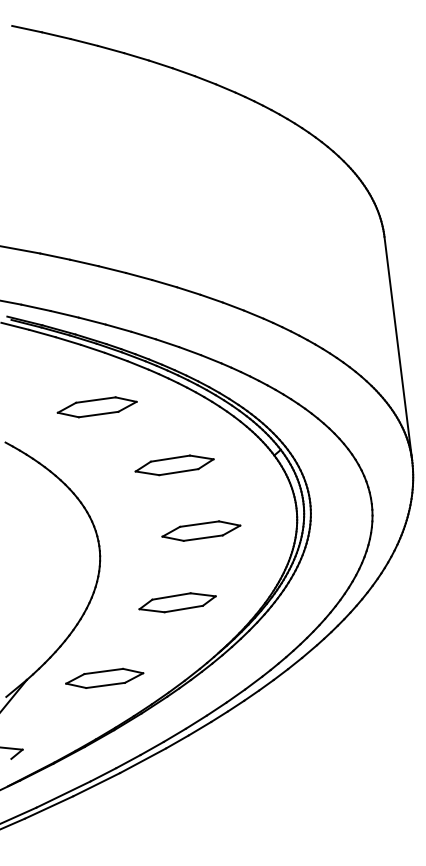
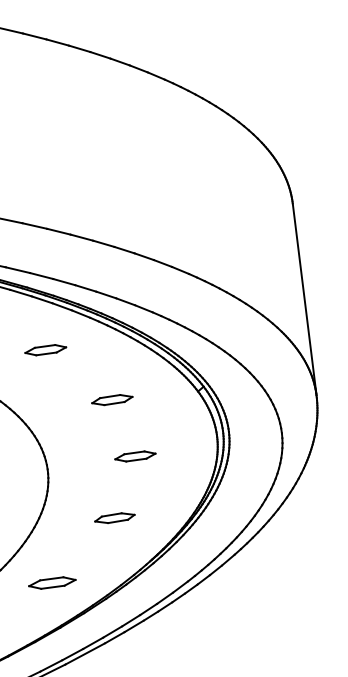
part: (96, 407) -> (45, 350), size x0.6
part: (174, 465) -> (112, 400), size x0.6
part: (201, 530) -> (135, 455), size x0.6
part: (177, 602) -> (114, 517), size x0.6
part: (104, 677) -> (52, 582), size x0.7

